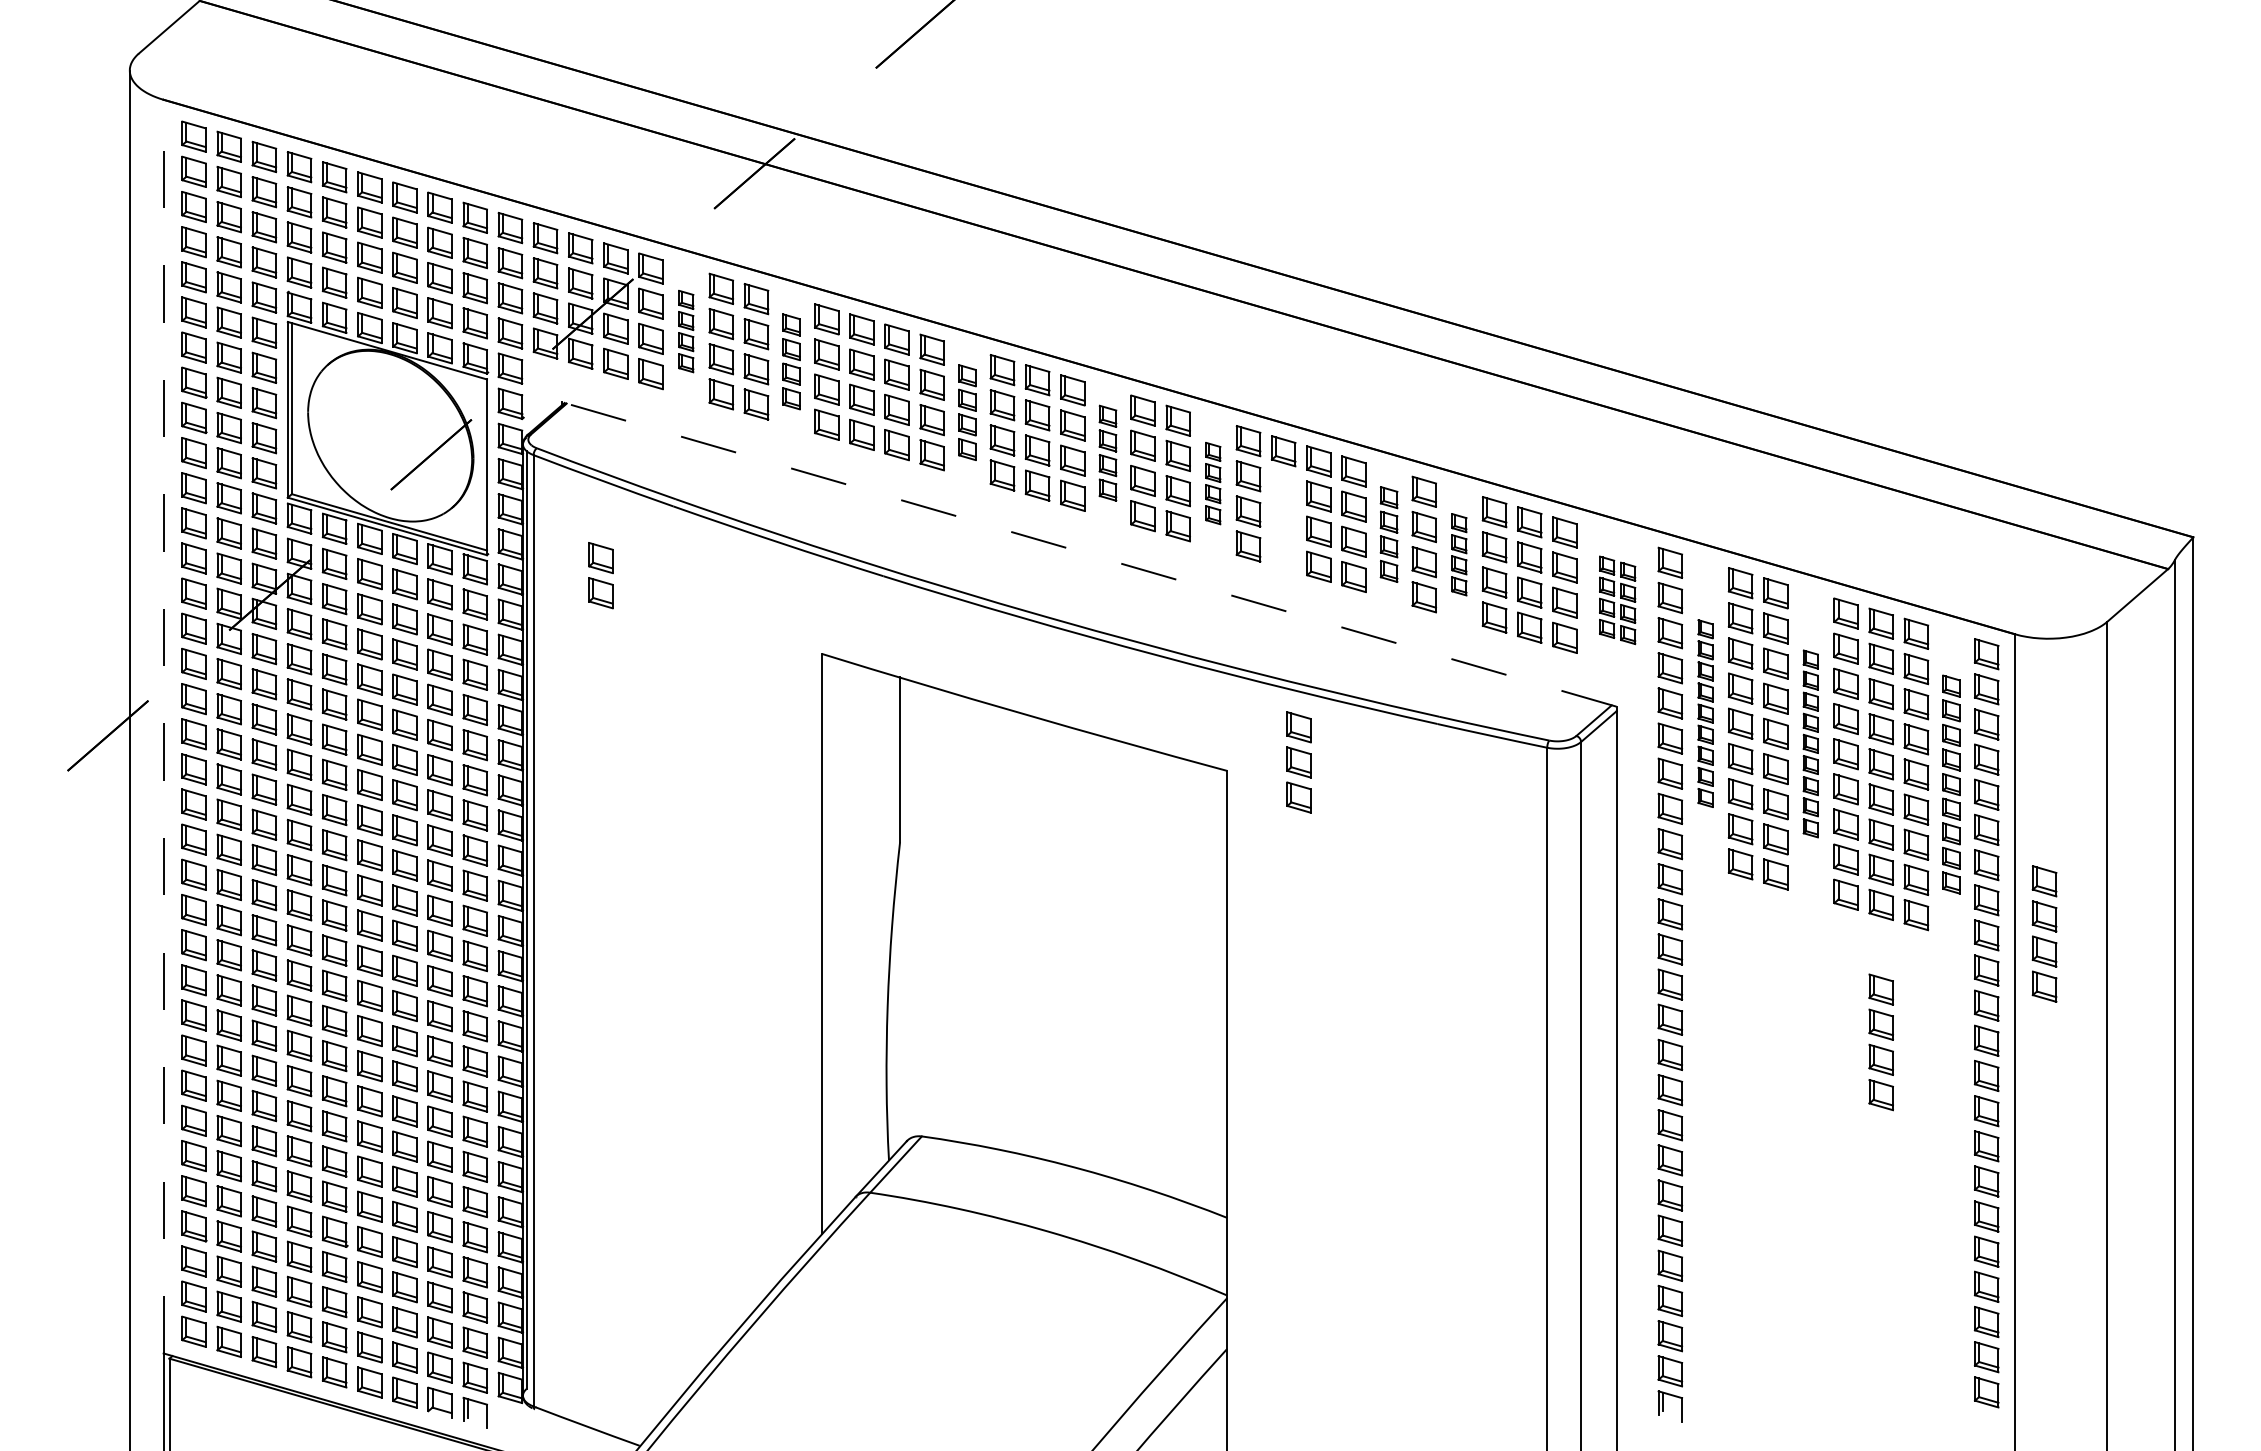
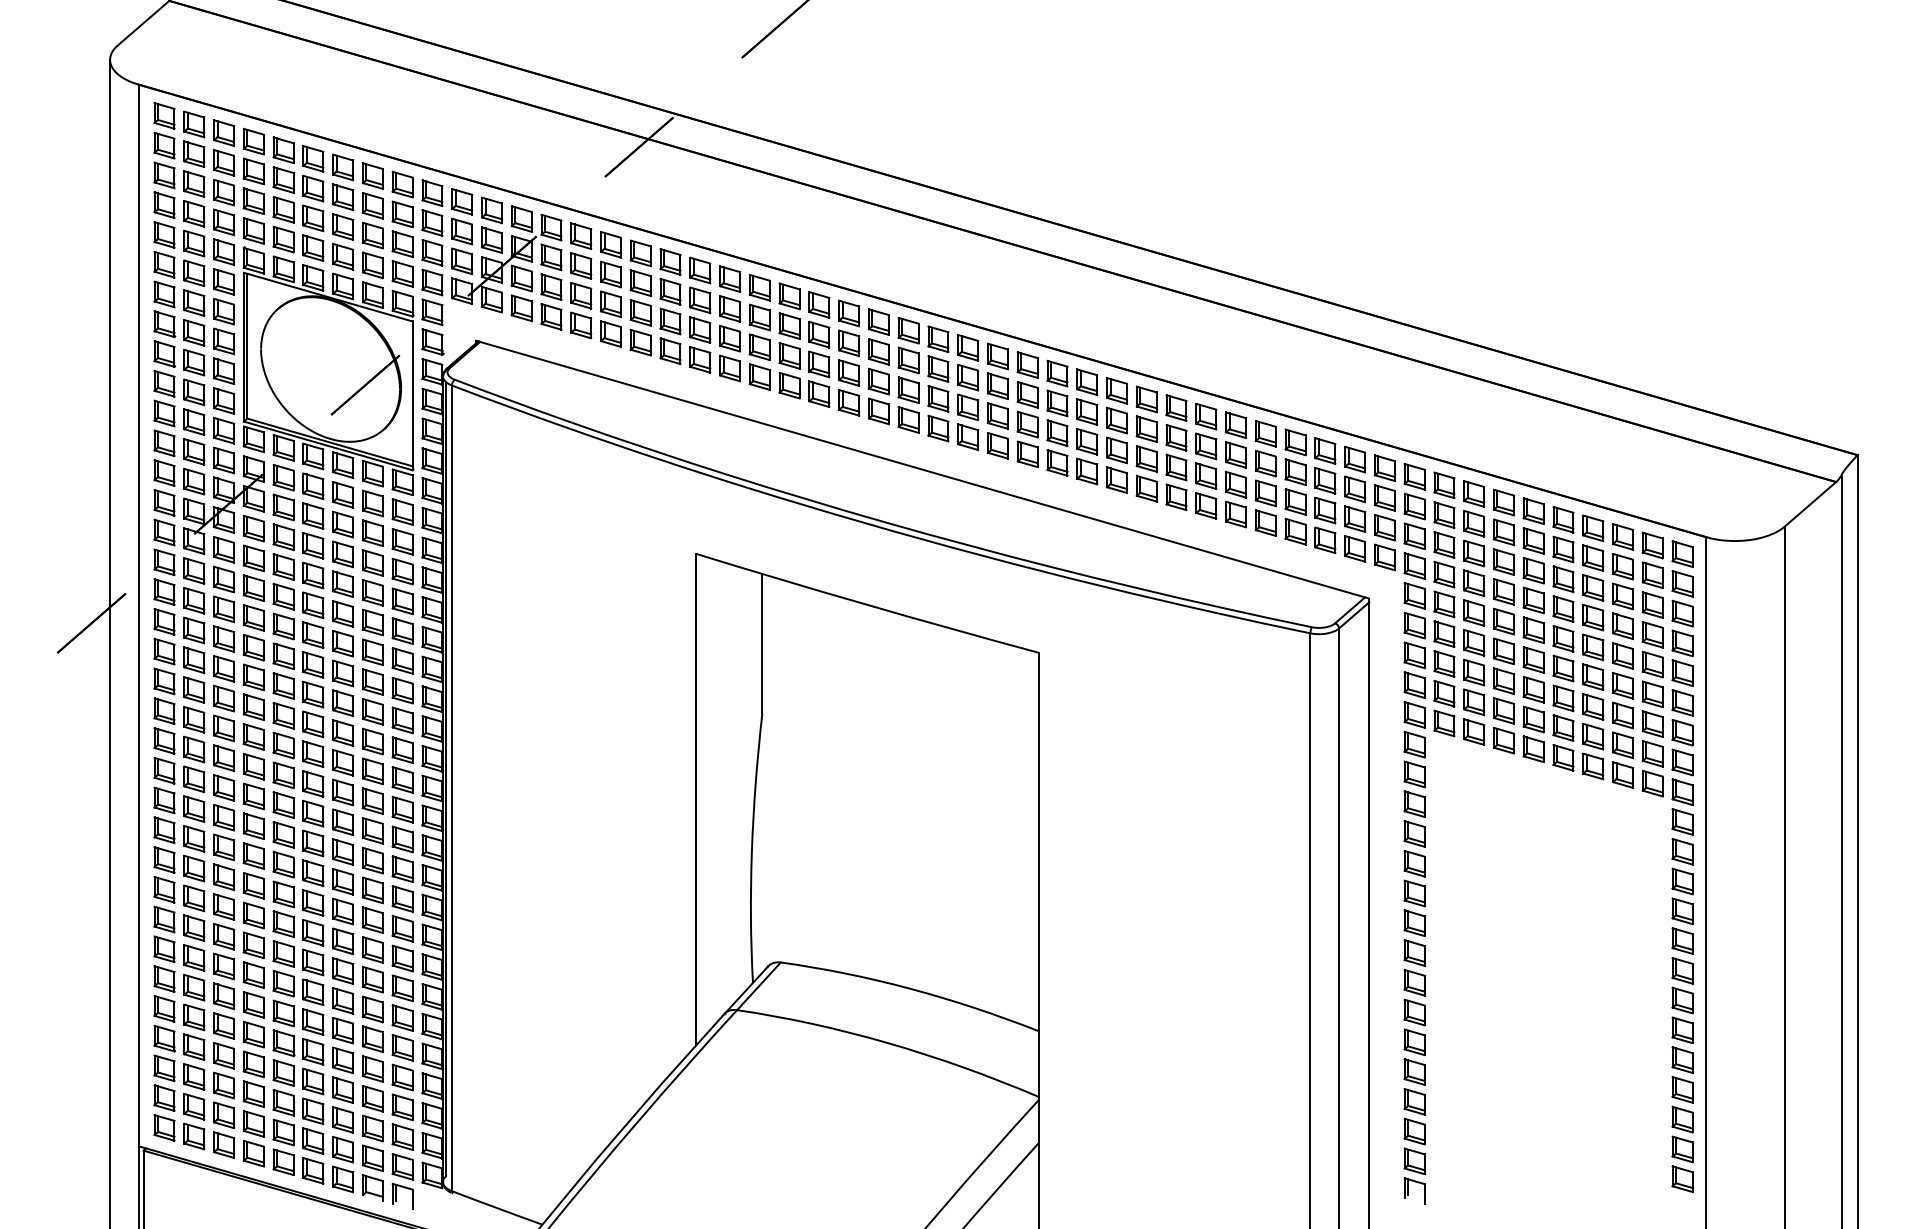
part: (686, 331) -> (581, 280), size x1.67
part: (791, 361) -> (670, 306), size x1.43
part: (967, 412) -> (819, 349), size x1.43
part: (1108, 452) -> (938, 383), size x1.43
part: (1213, 483) -> (1027, 409), size x1.67
part: (1389, 534) -> (1176, 452), size x1.43
line: (1089, 554) -> (922, 469), dashed -> solid
part: (1458, 554) -> (1235, 469), size x1.67
part: (600, 575) -> (508, 487), removed
part: (1617, 600) -> (1369, 508), size x1.67
part: (1705, 713) -> (1444, 604), size x1.67
line: (163, 726) -> (138, 615), dashed -> solid
part: (1810, 743) -> (1533, 629), size x1.67
part: (1299, 762) -> (1087, 441), moved
part: (1951, 784) -> (1652, 664), size x1.43
part: (2044, 933) -> (1731, 790), removed
part: (1881, 1041) -> (1593, 882), removed

